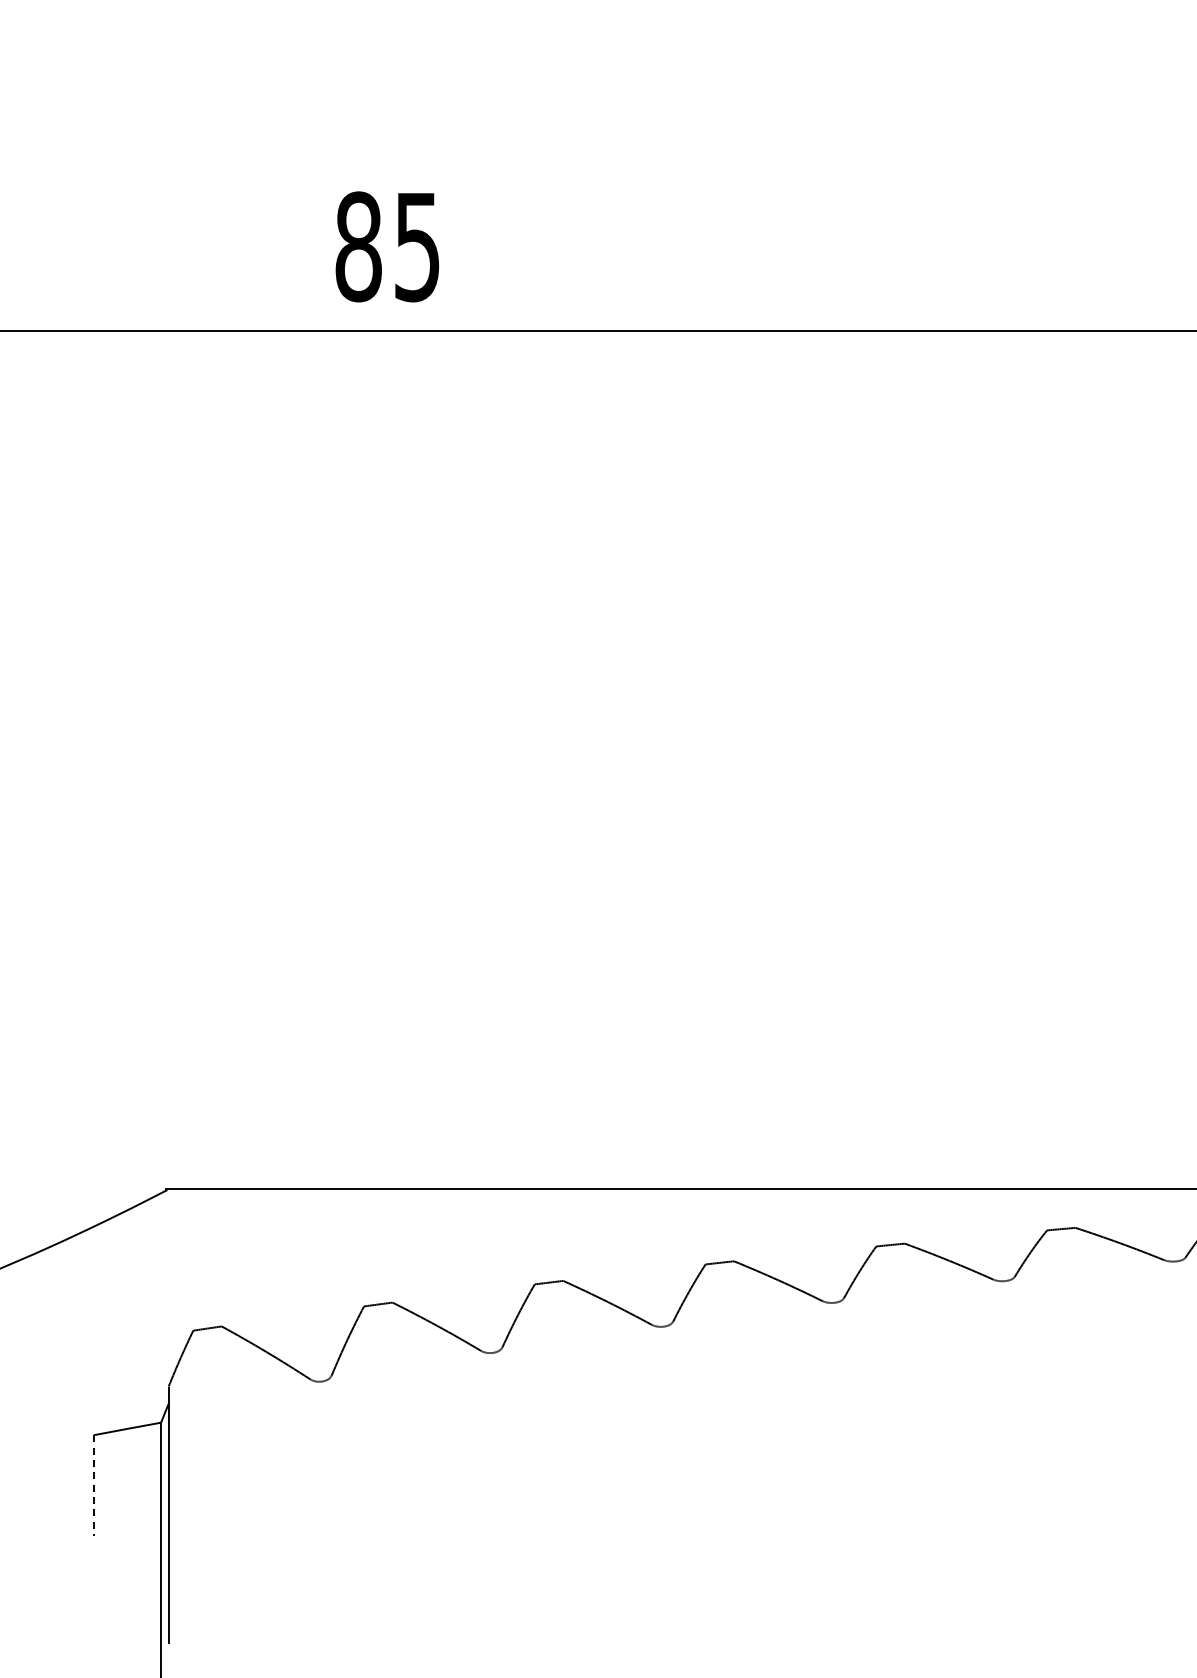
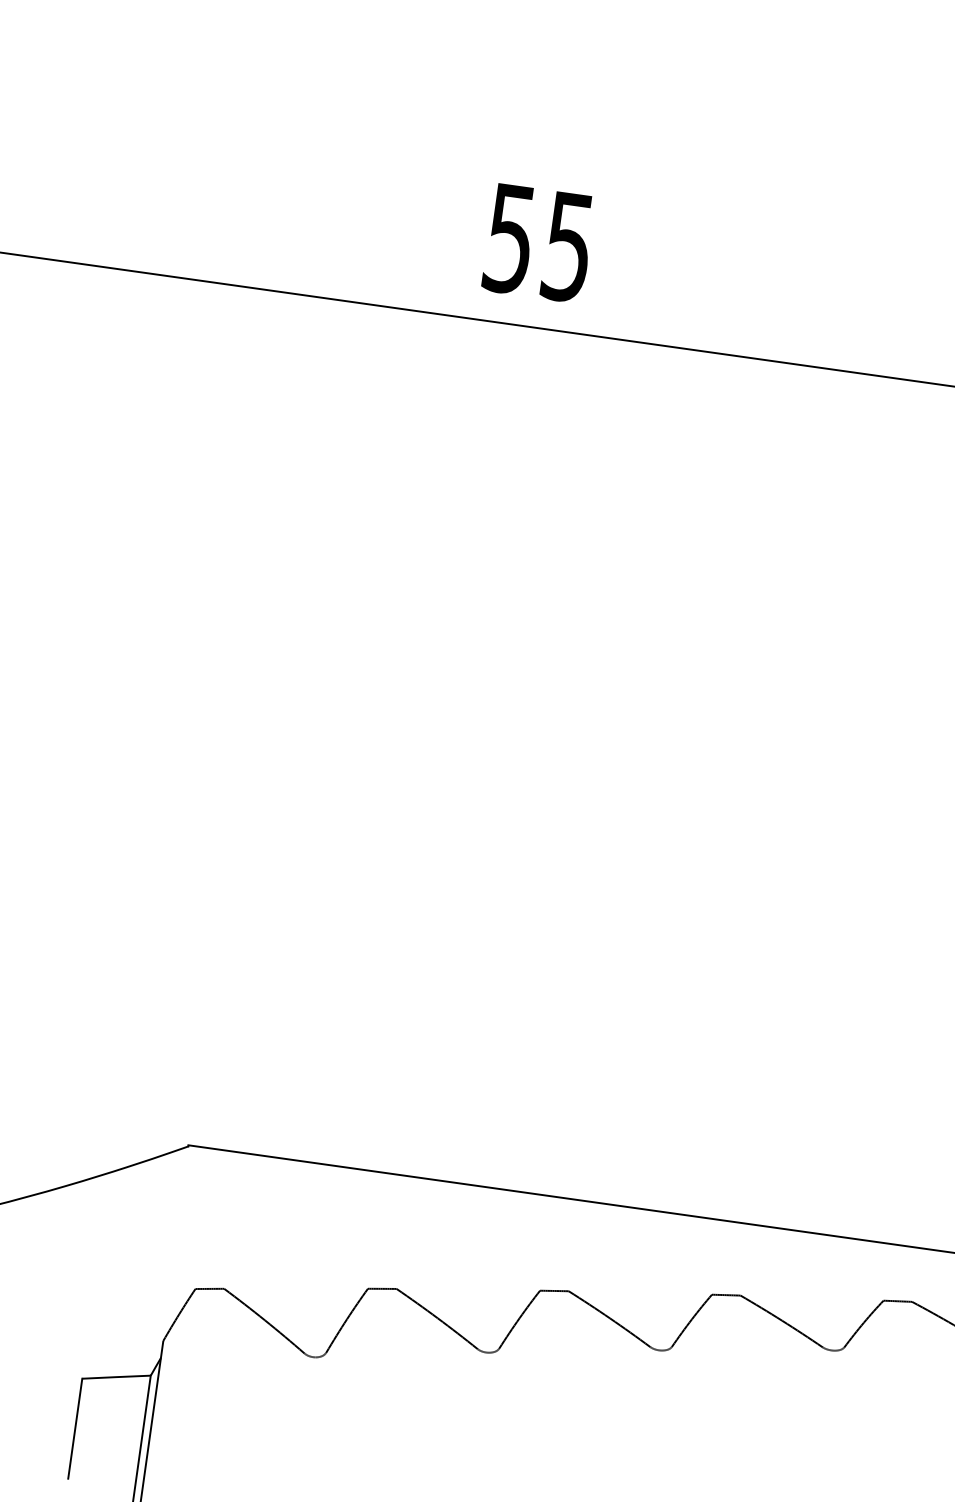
text: (358, 246) -> (509, 238), 85 -> 55
line: (93, 1486) -> (74, 1429), dashed -> solid

